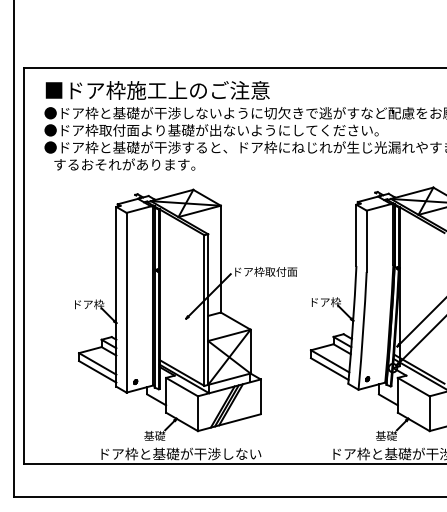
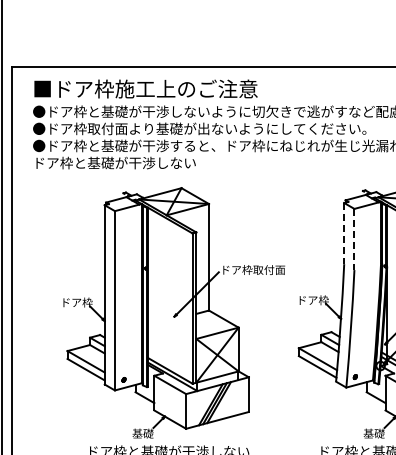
text: (127, 164) -> (115, 162), するおそれがあります。 -> ドア枠と基礎が干渉しない
line: (356, 235) -> (344, 233), solid -> dashed
line: (366, 241) -> (354, 239), solid -> dashed

